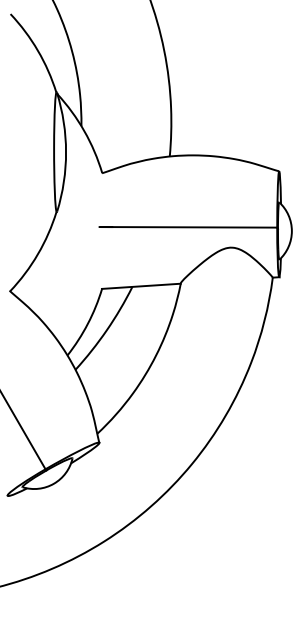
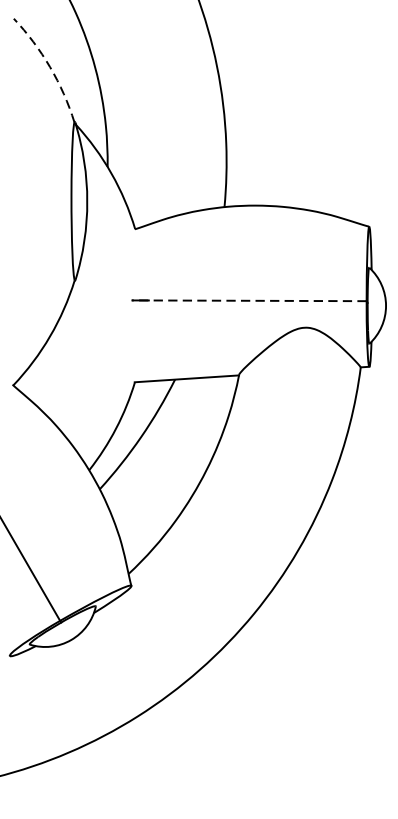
arc: (37, 50) -> (49, 66), solid -> dashed
line: (188, 227) -> (249, 301), solid -> dashed

